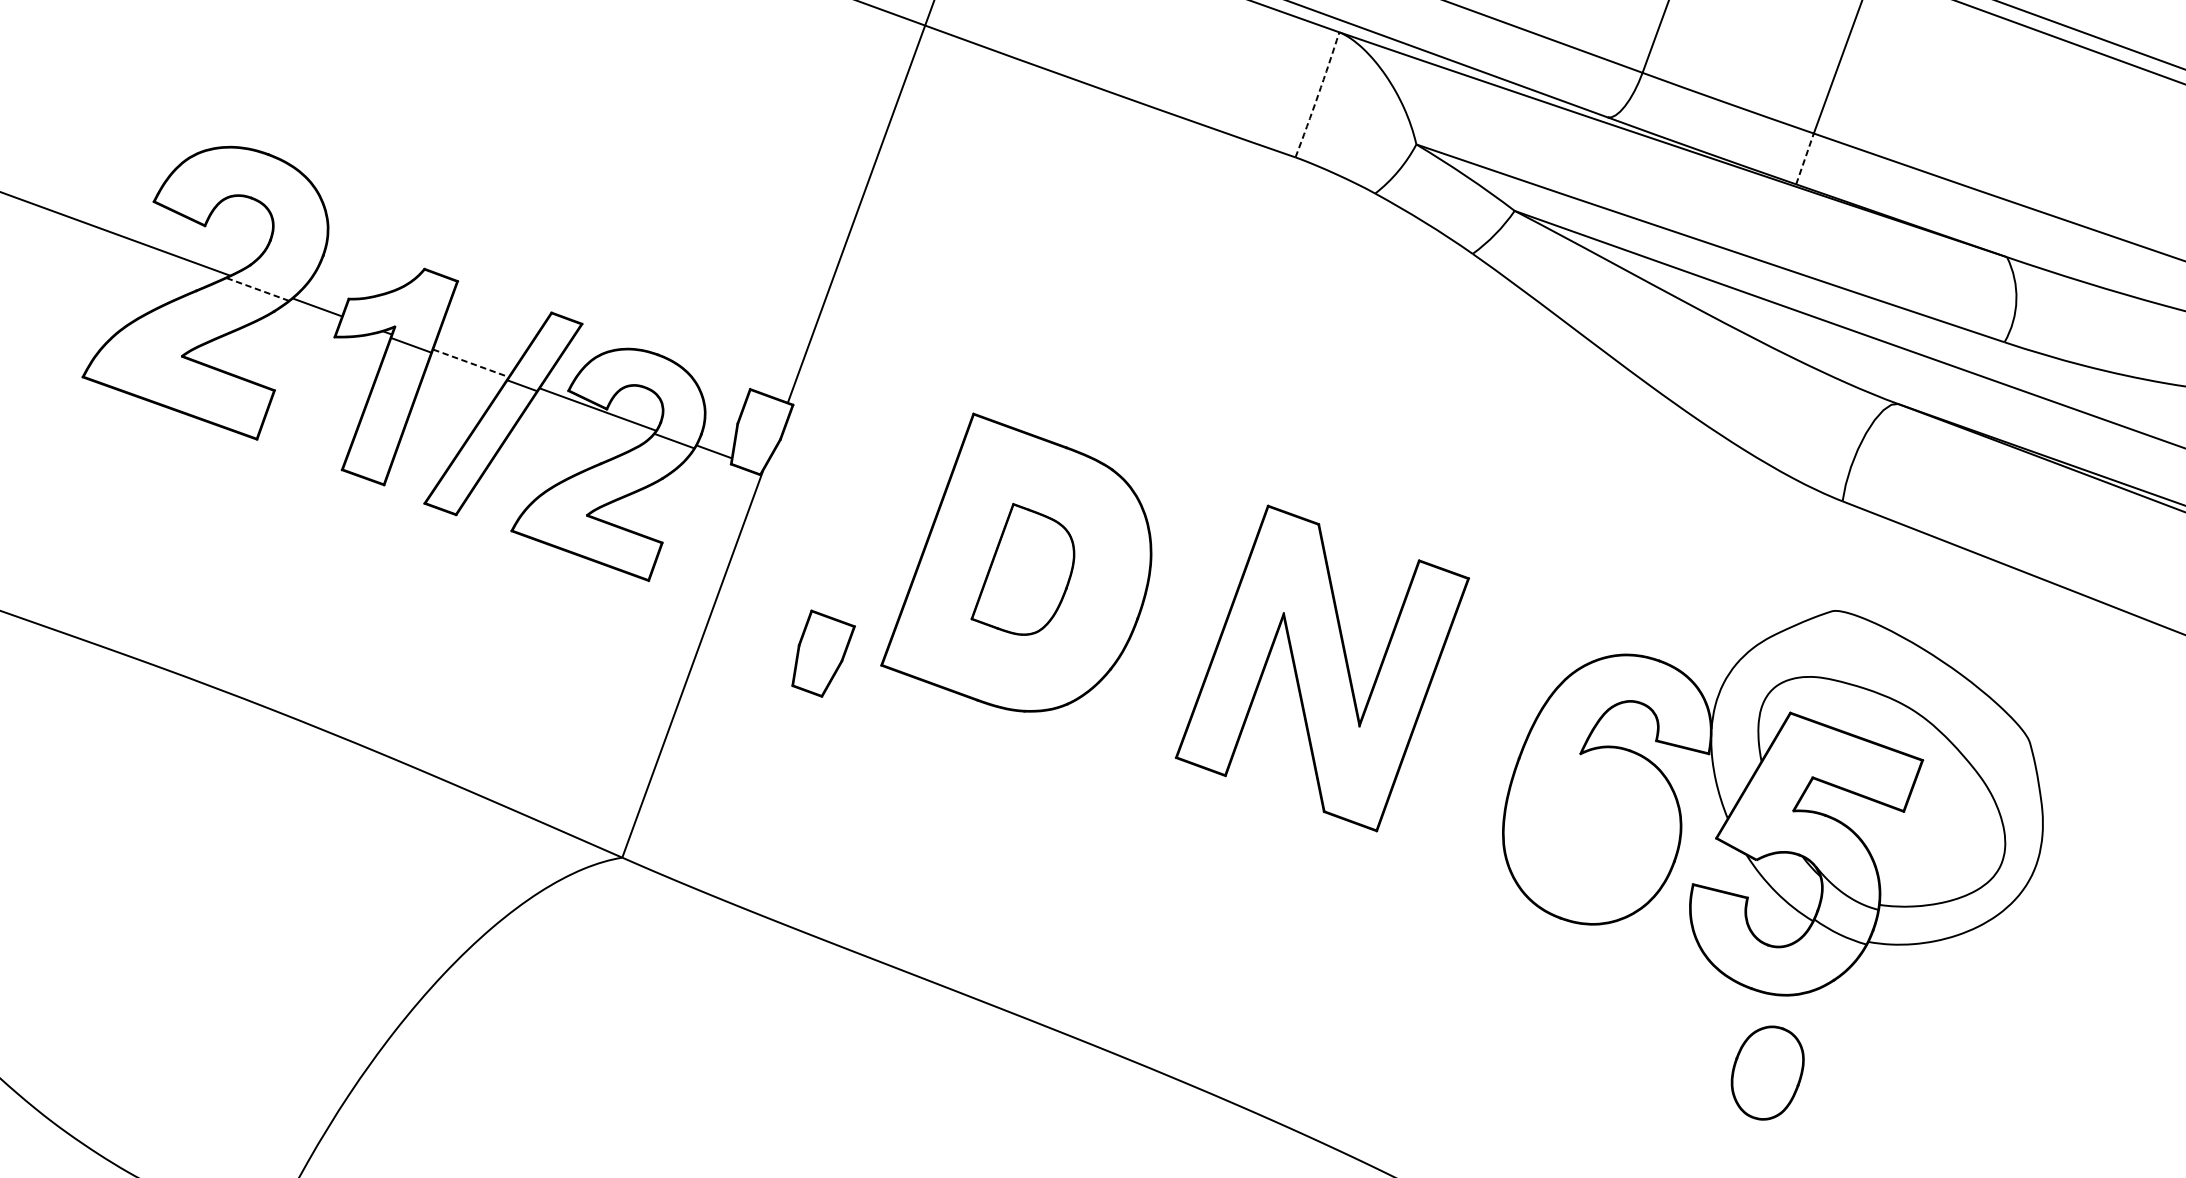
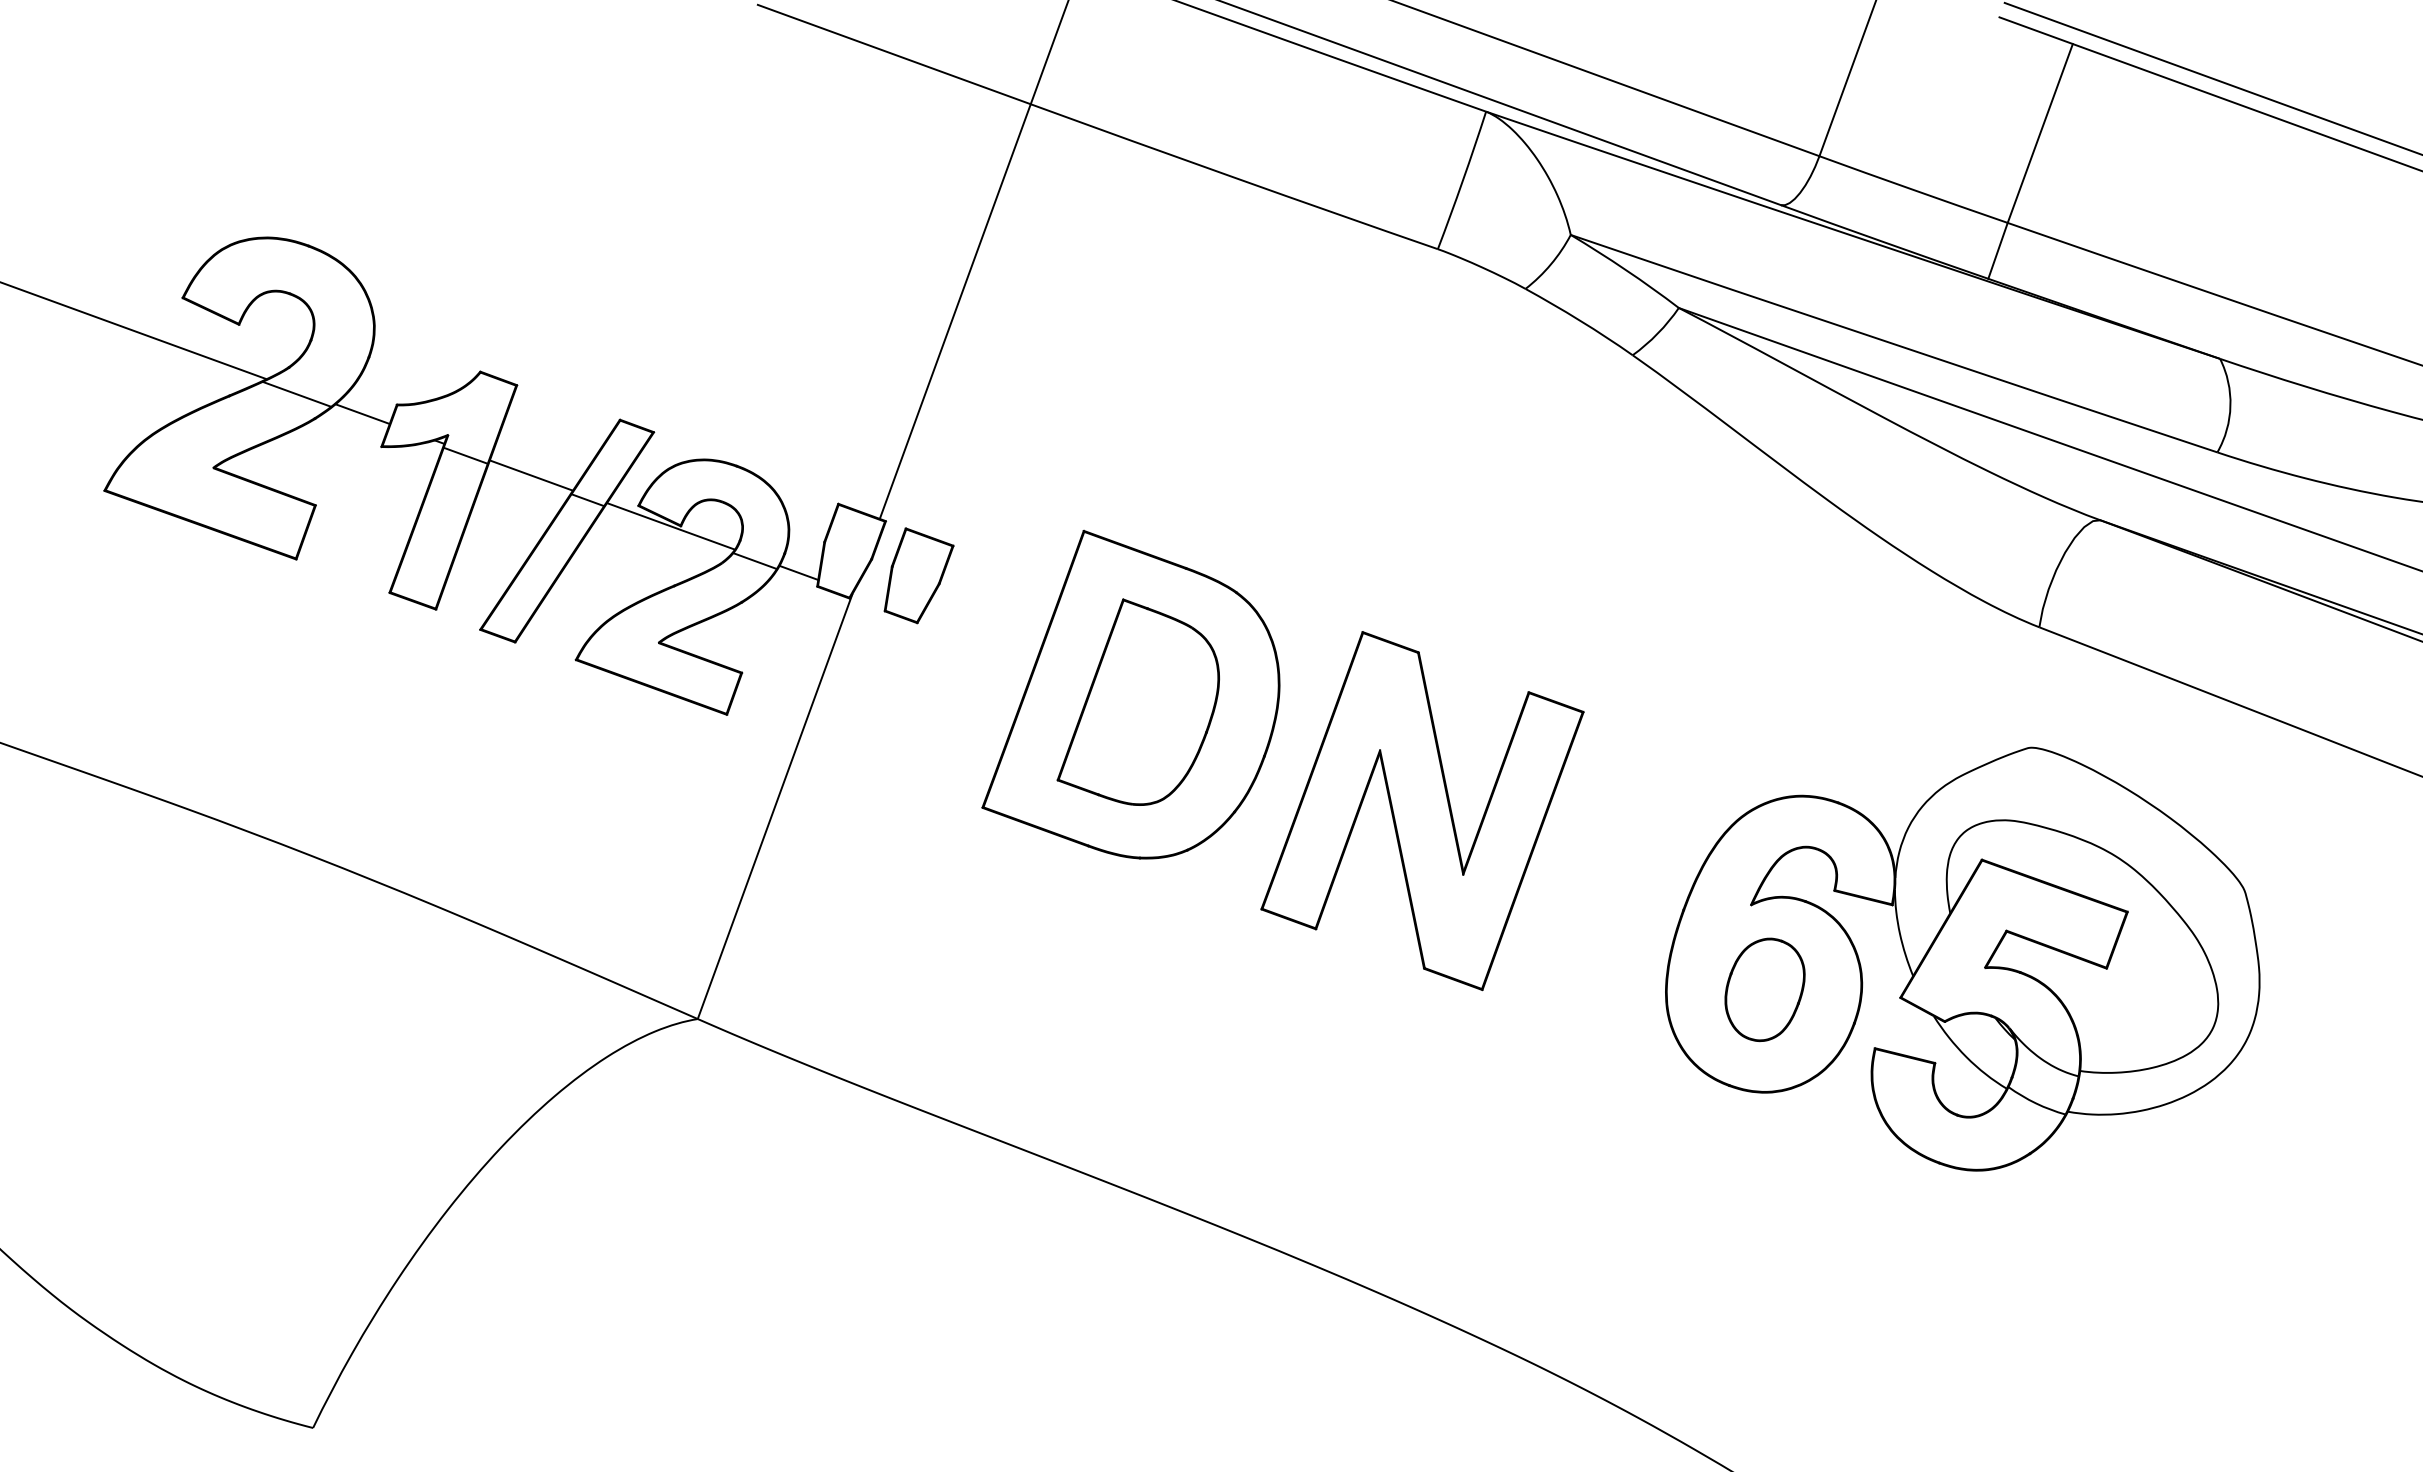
arc: (1317, 94) -> (1462, 180), dashed -> solid
line: (1805, 158) -> (1998, 250), dashed -> solid
line: (258, 289) -> (297, 394), dashed -> solid
line: (471, 363) -> (531, 475), dashed -> solid
part: (1022, 568) -> (1137, 701), size x1.43
part: (823, 653) -> (918, 575), moved
part: (1322, 668) -> (1422, 811), moved
part: (1767, 1072) -> (1764, 989), moved

